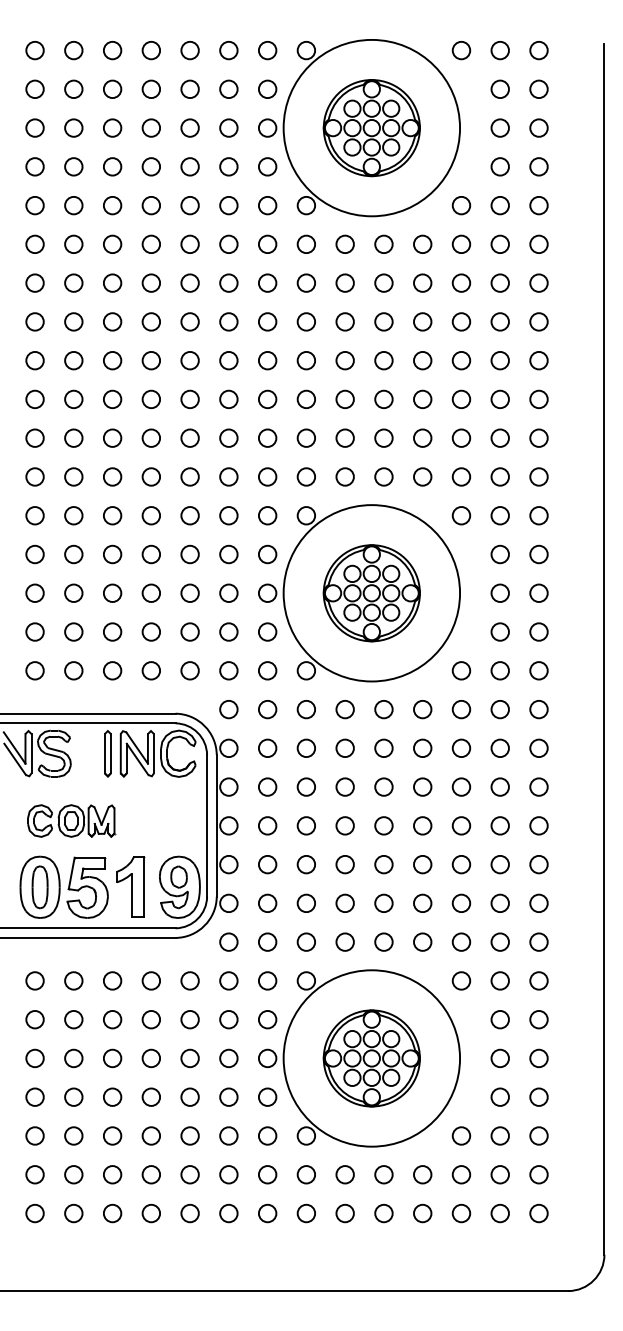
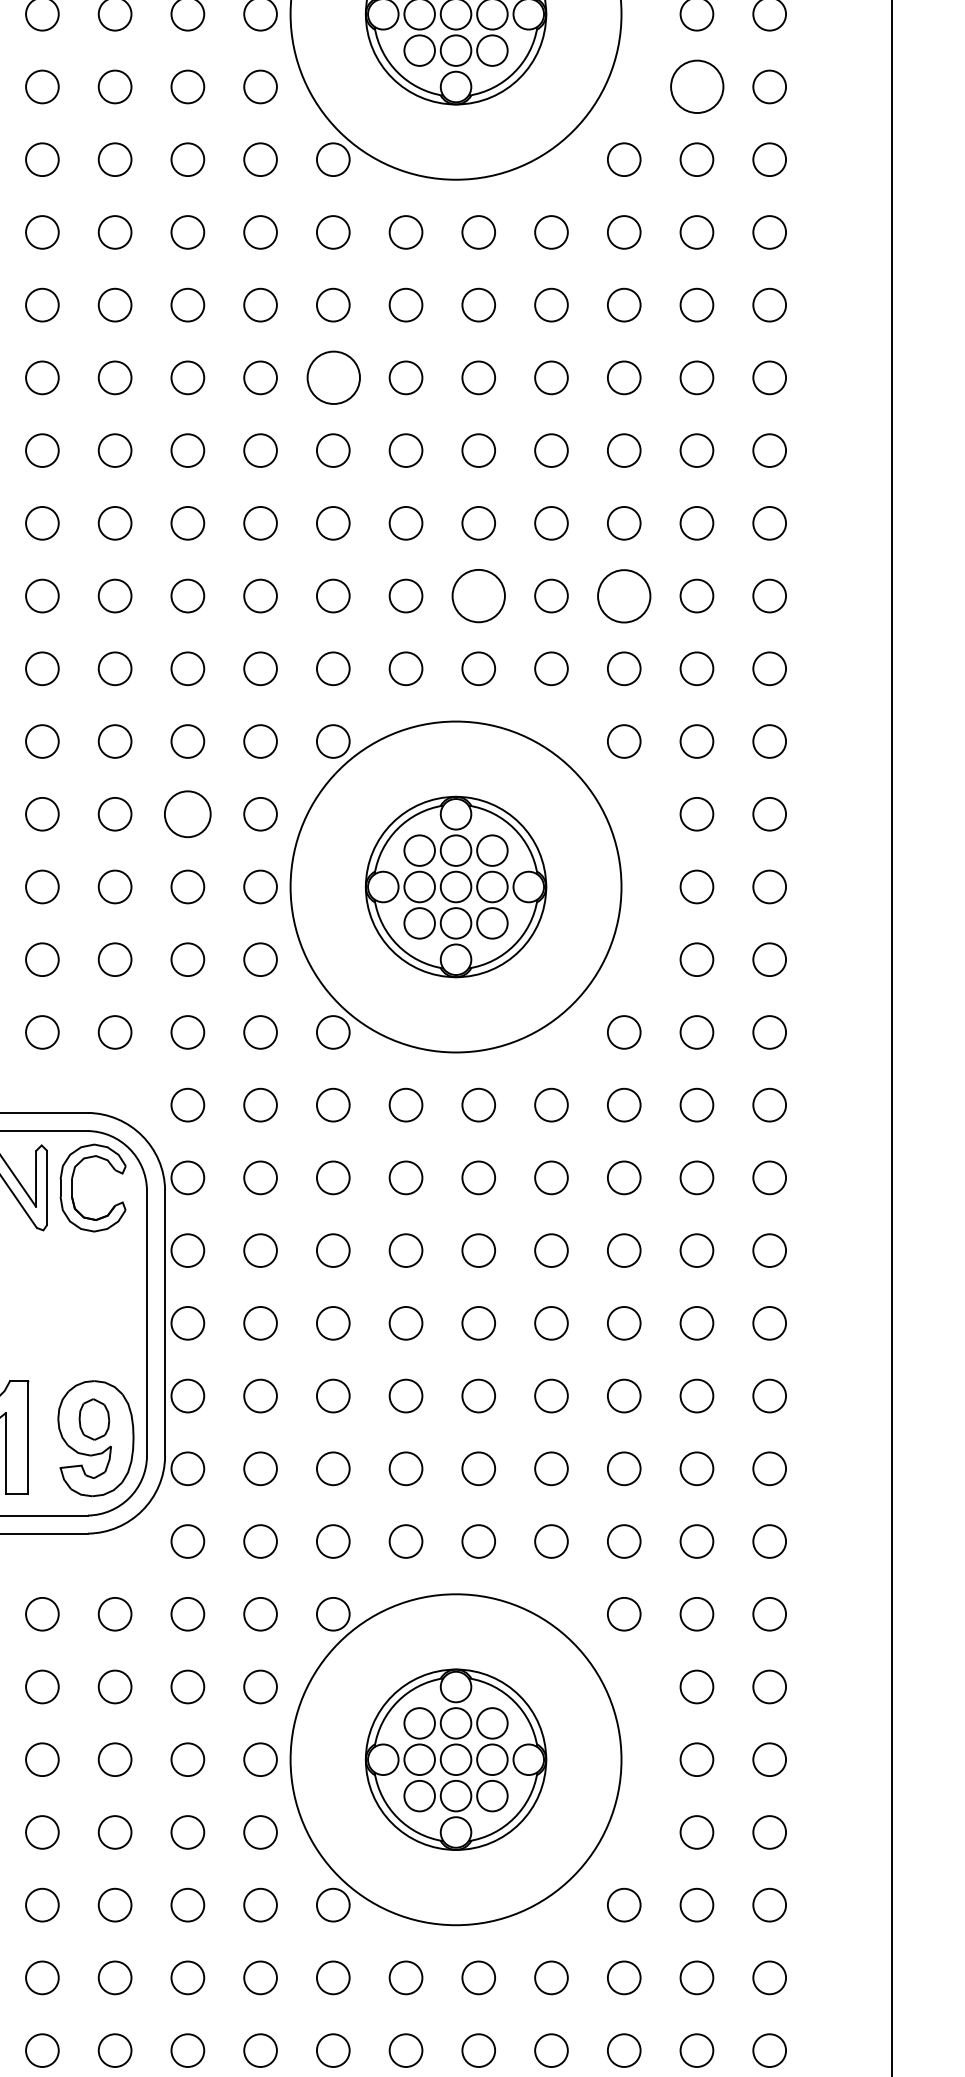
circle: (499, 166) -> (695, 86), size x1.6
circle: (305, 321) -> (331, 377), size x1.6
circle: (383, 437) -> (477, 594), size x1.6
circle: (461, 437) -> (624, 594), size x1.6
circle: (228, 554) -> (187, 814), size x1.4

